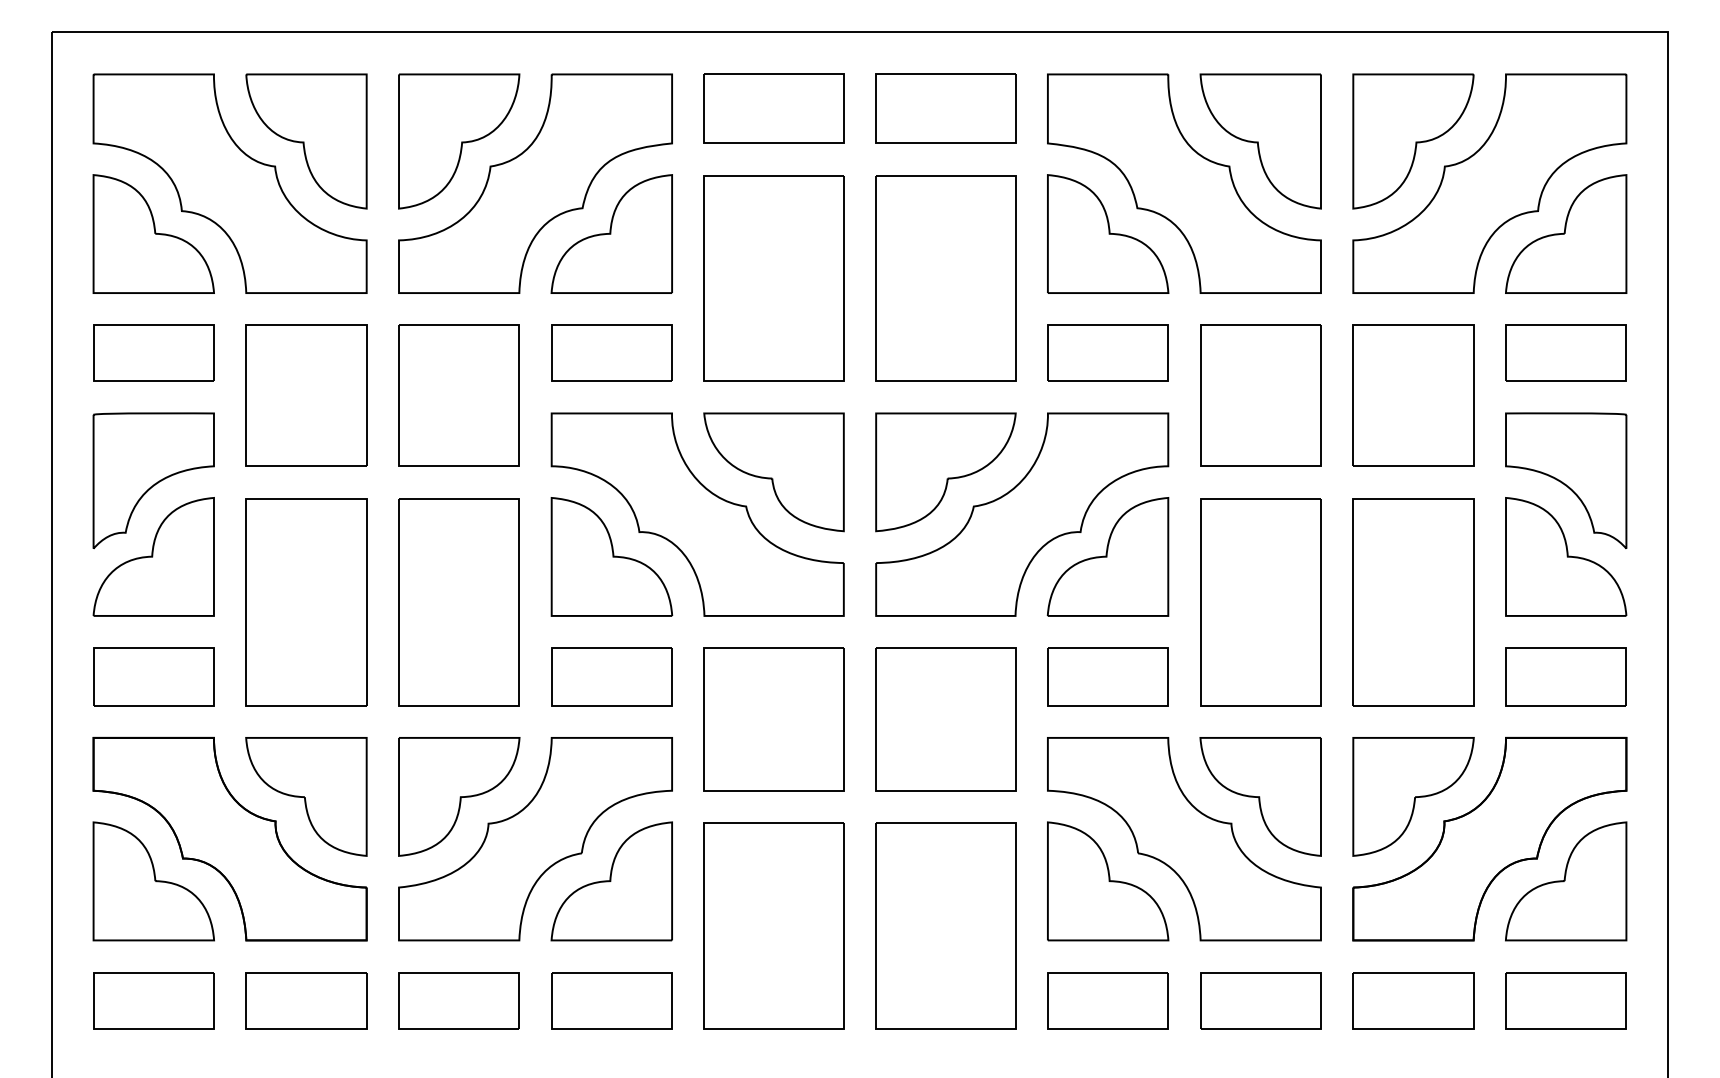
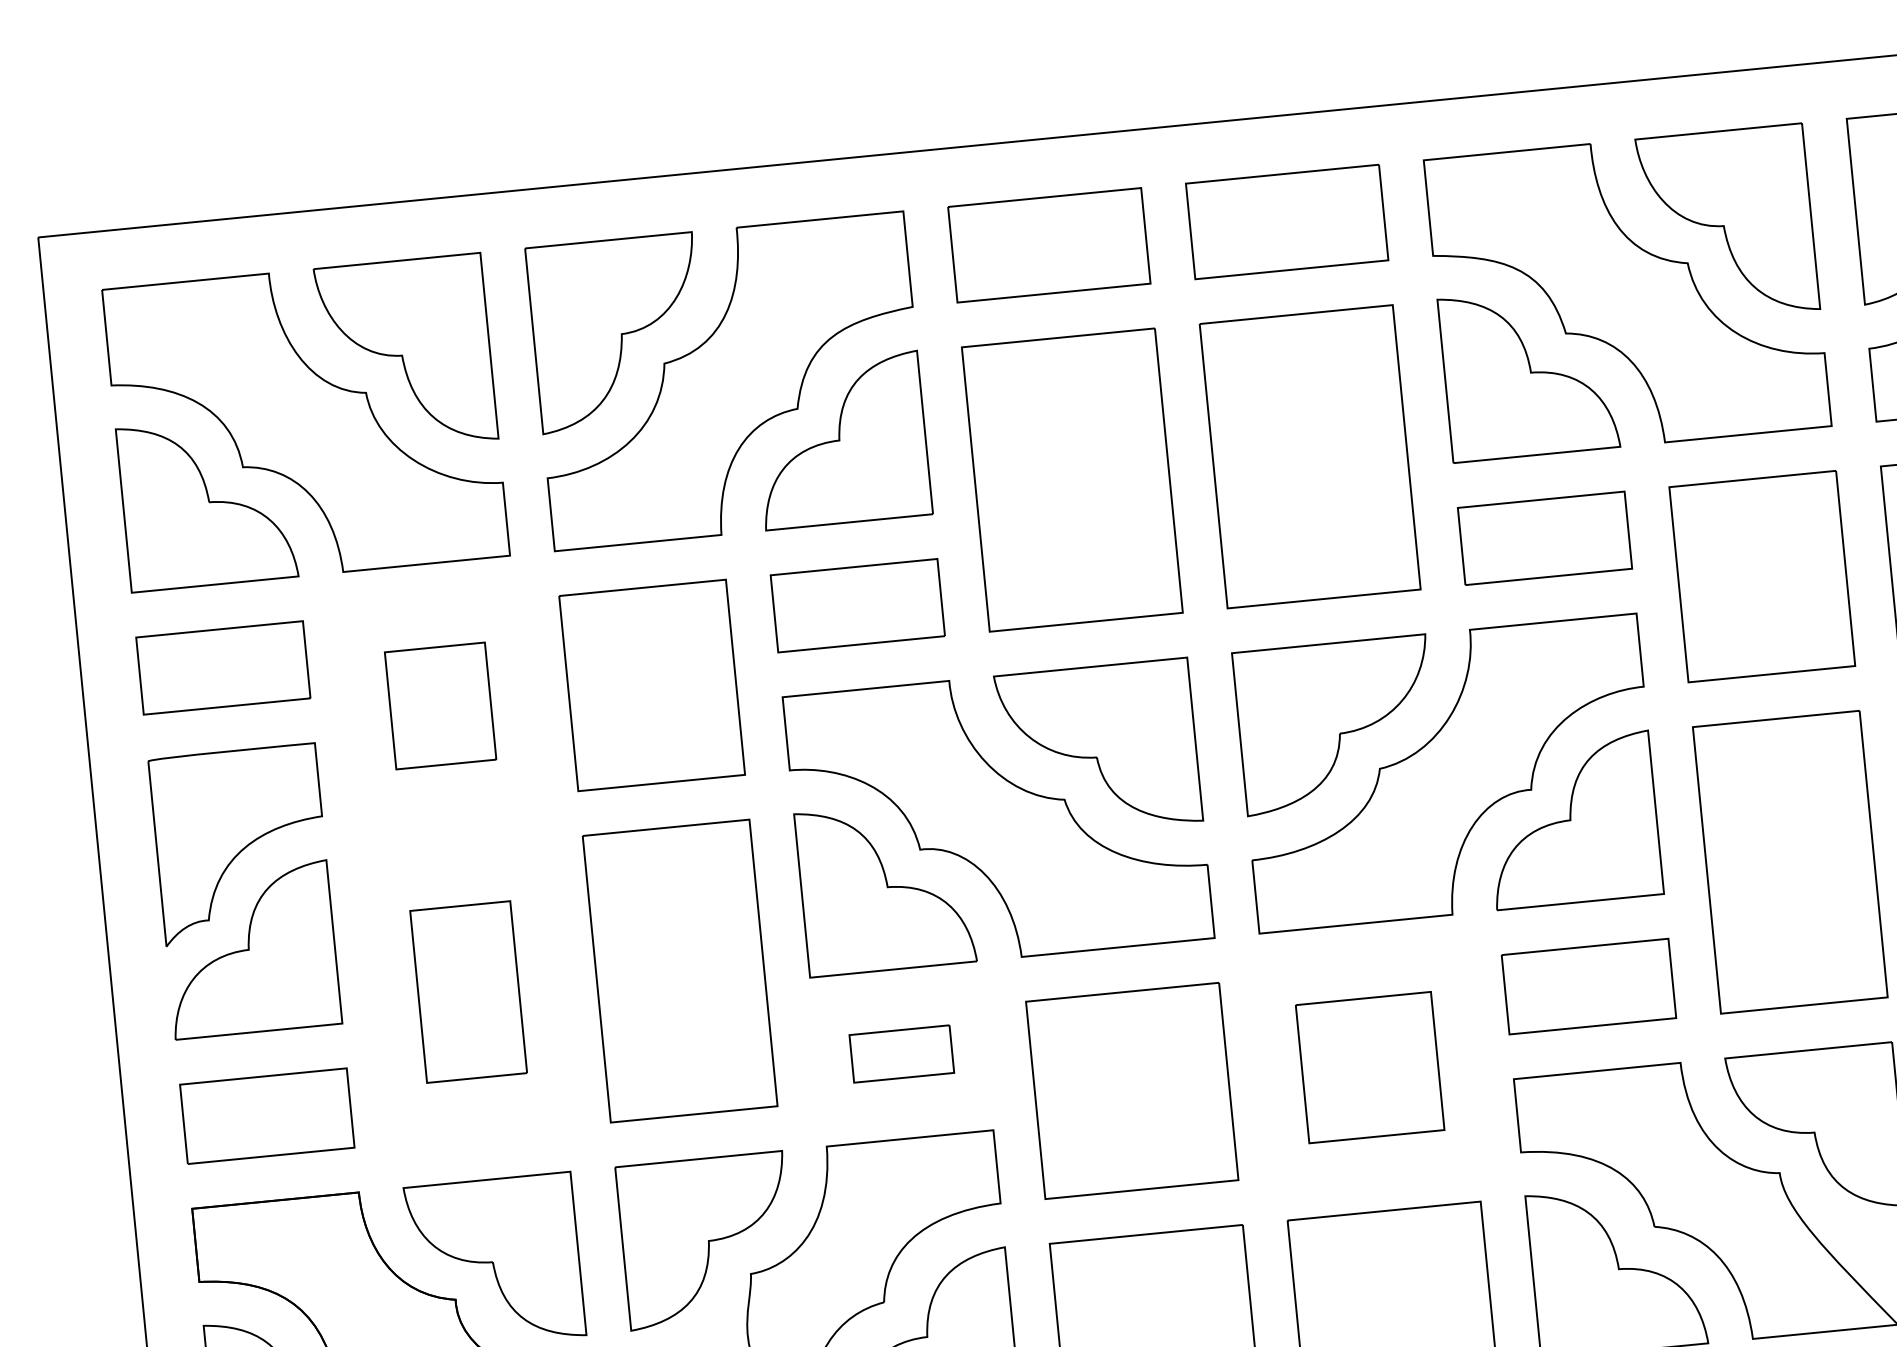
part: (306, 395) -> (440, 705), size x0.6
part: (306, 602) -> (468, 992), size x0.6
part: (611, 676) -> (901, 1053), size x0.6
part: (945, 719) -> (1369, 1067), size x0.7

